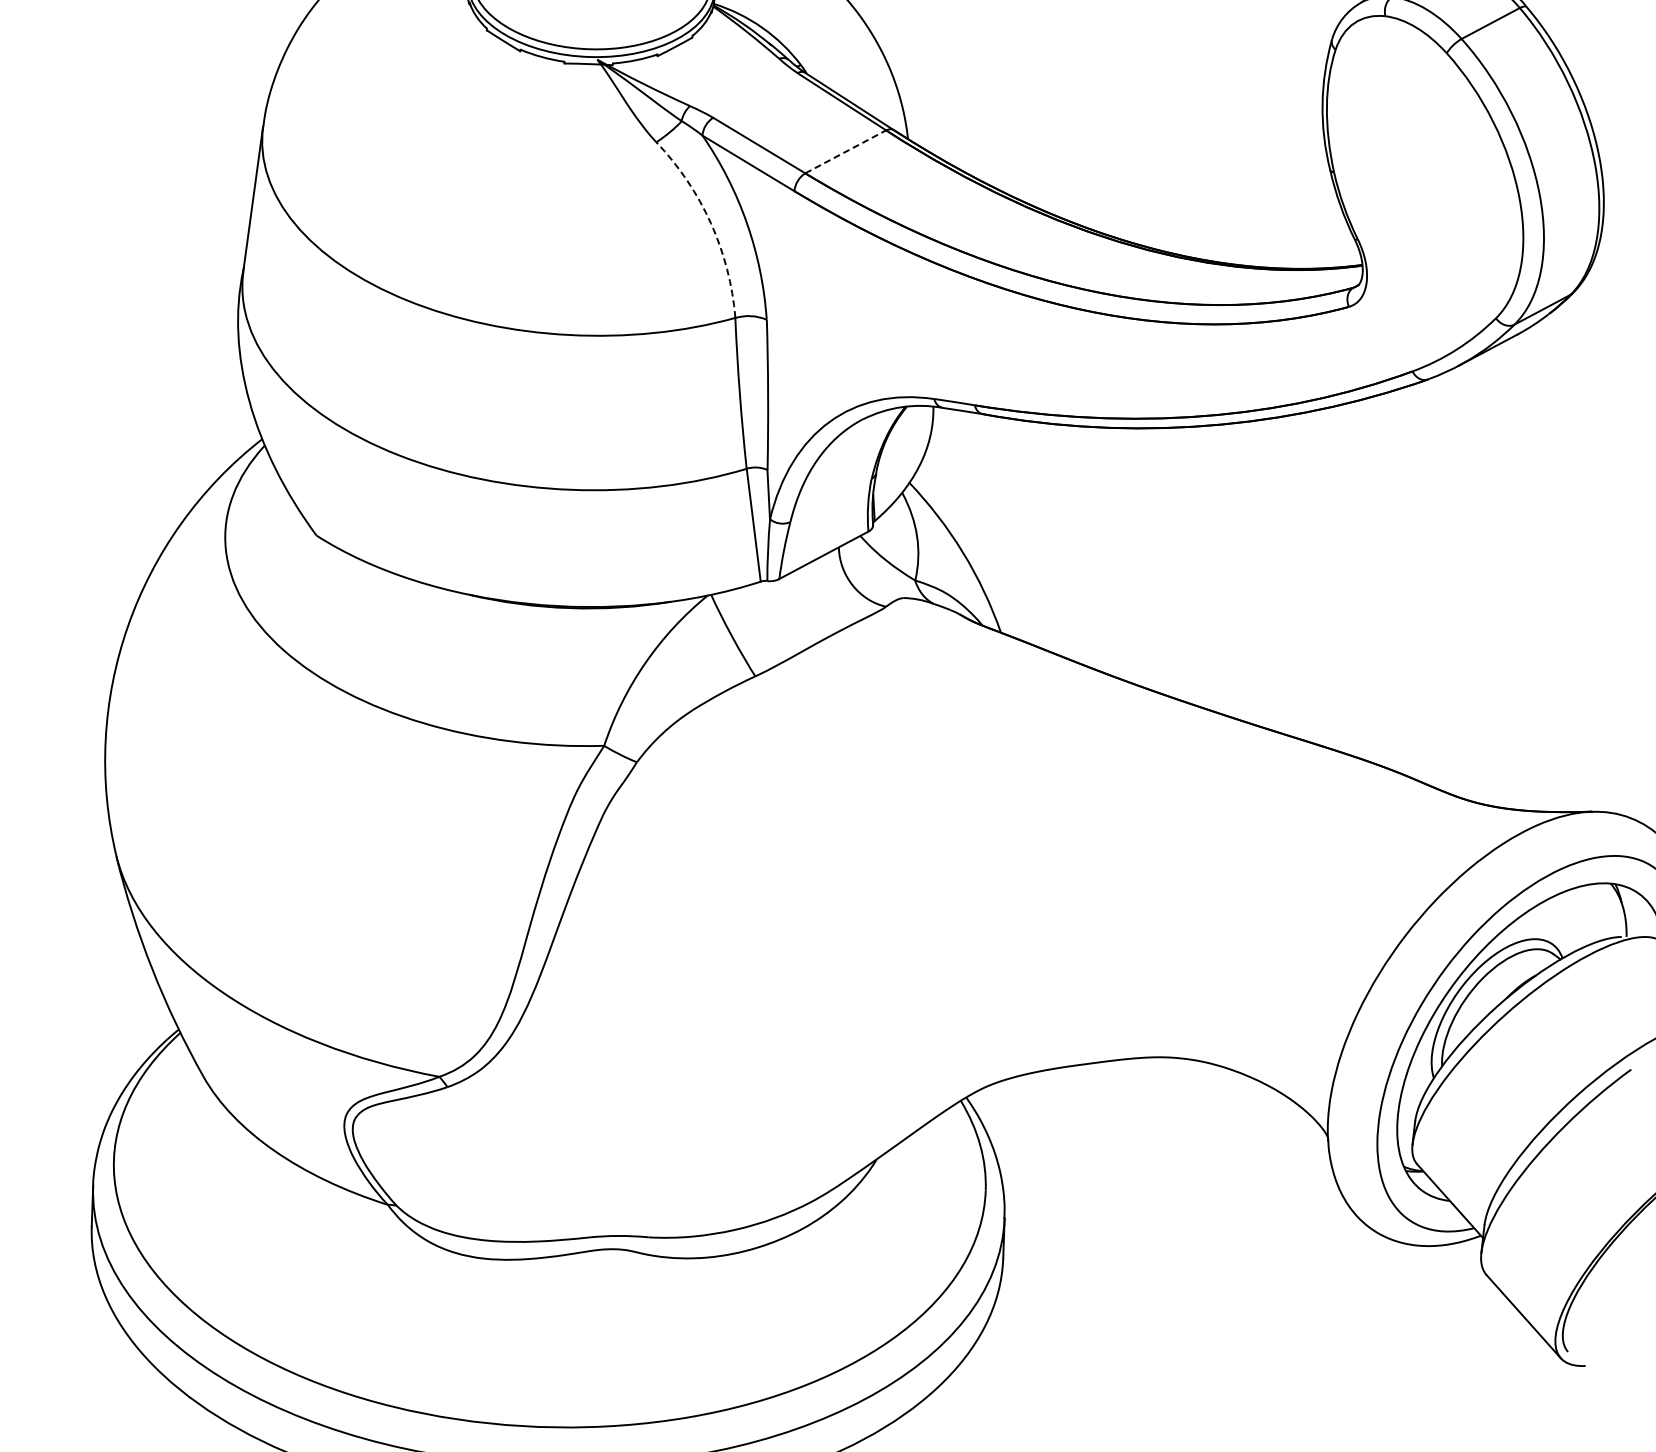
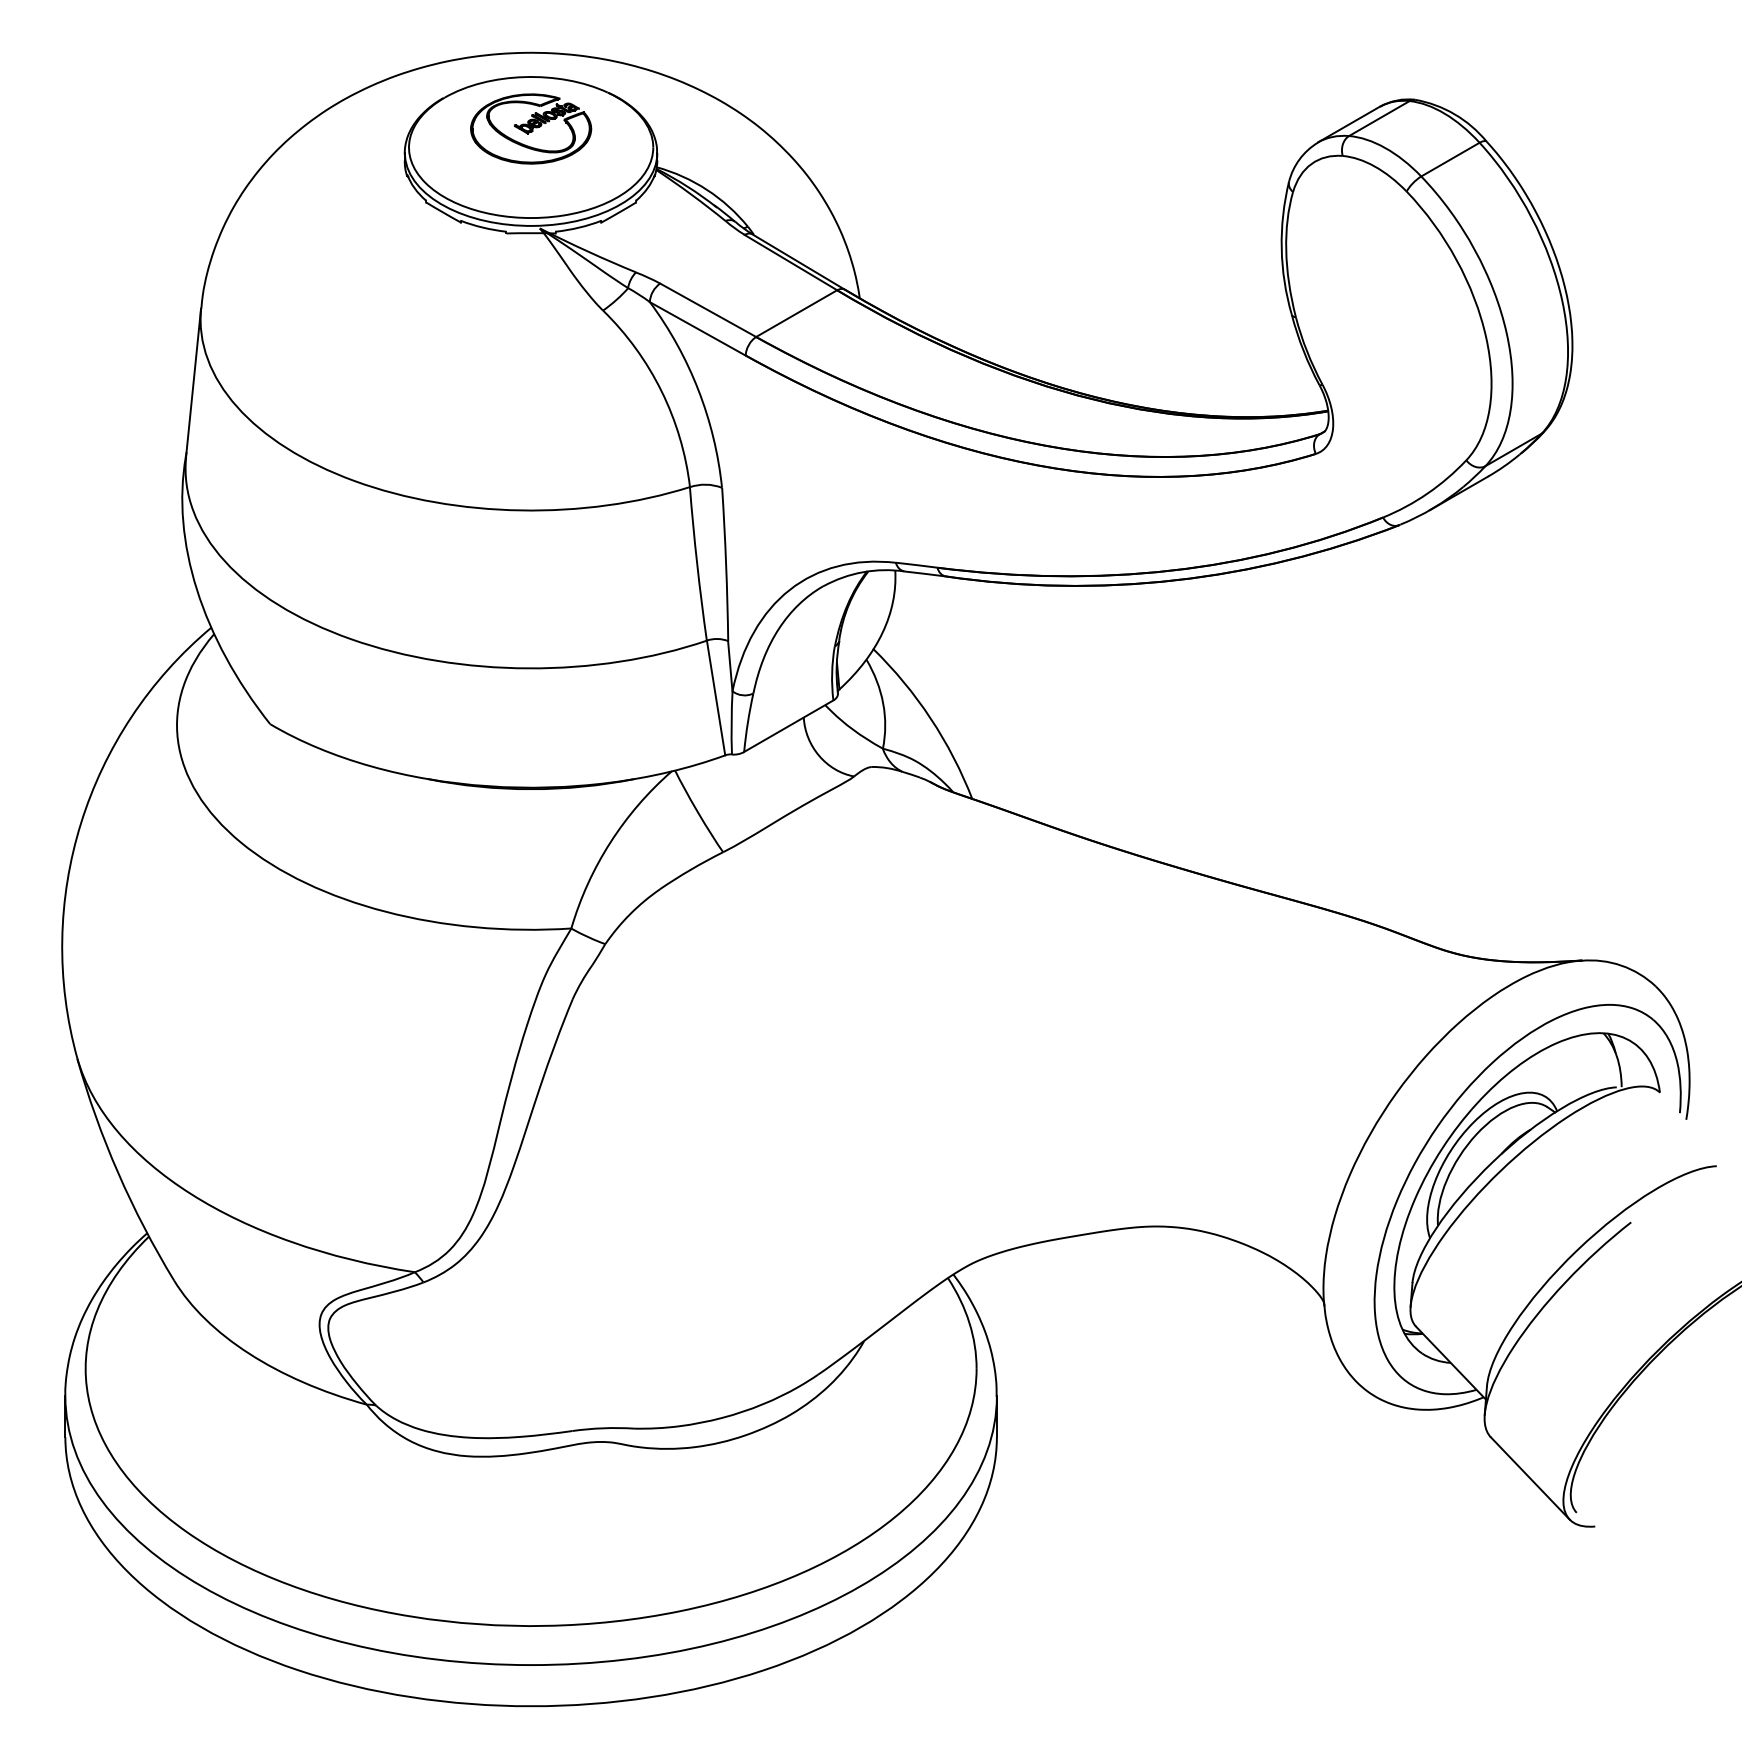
line: (845, 151) -> (796, 313), dashed -> solid
arc: (710, 223) -> (661, 391), dashed -> solid

